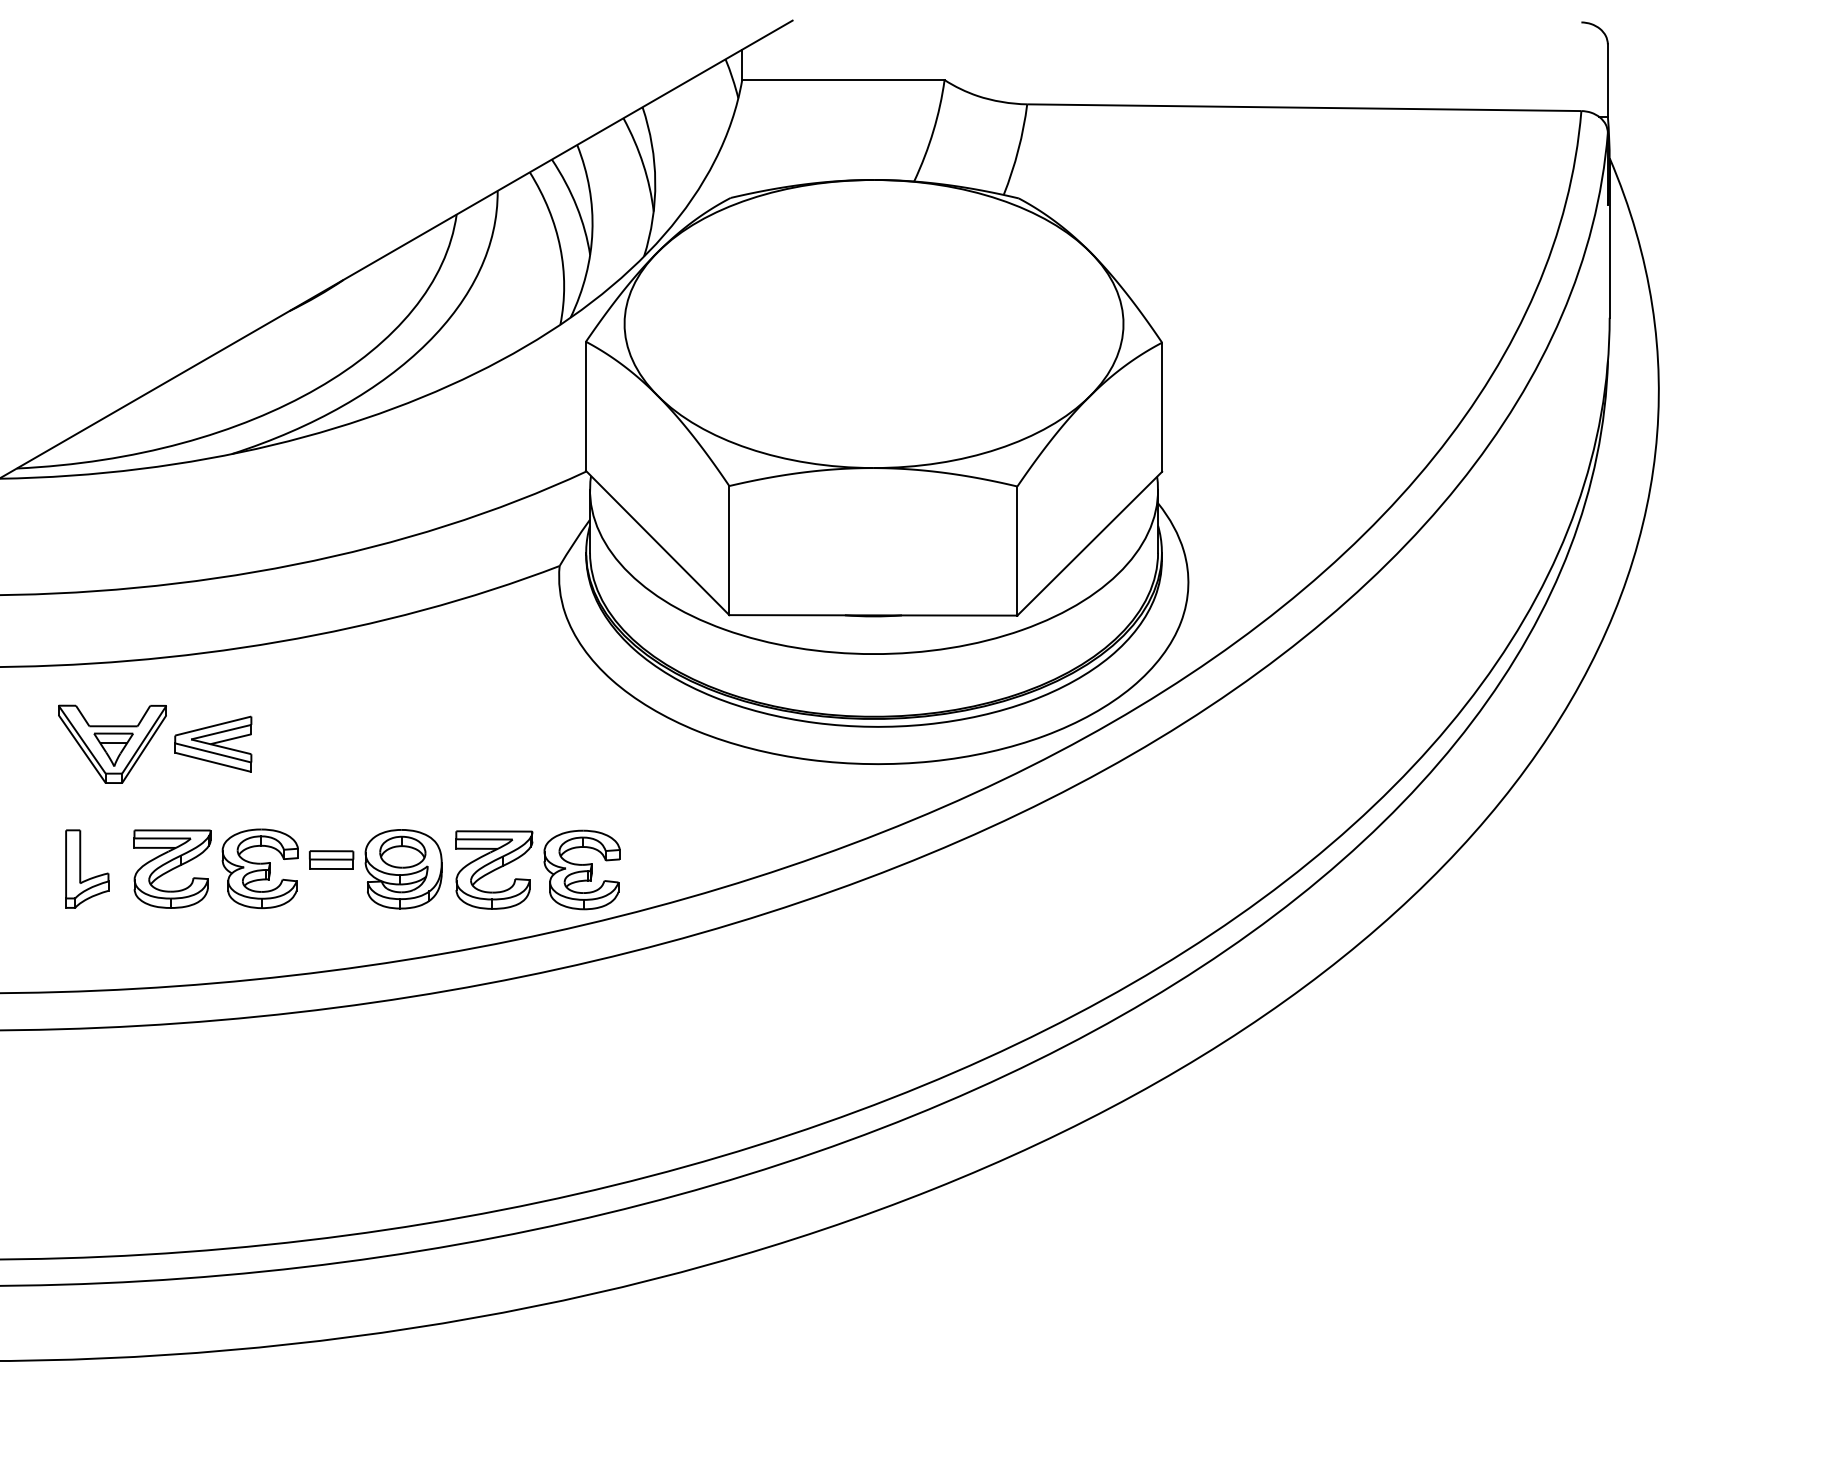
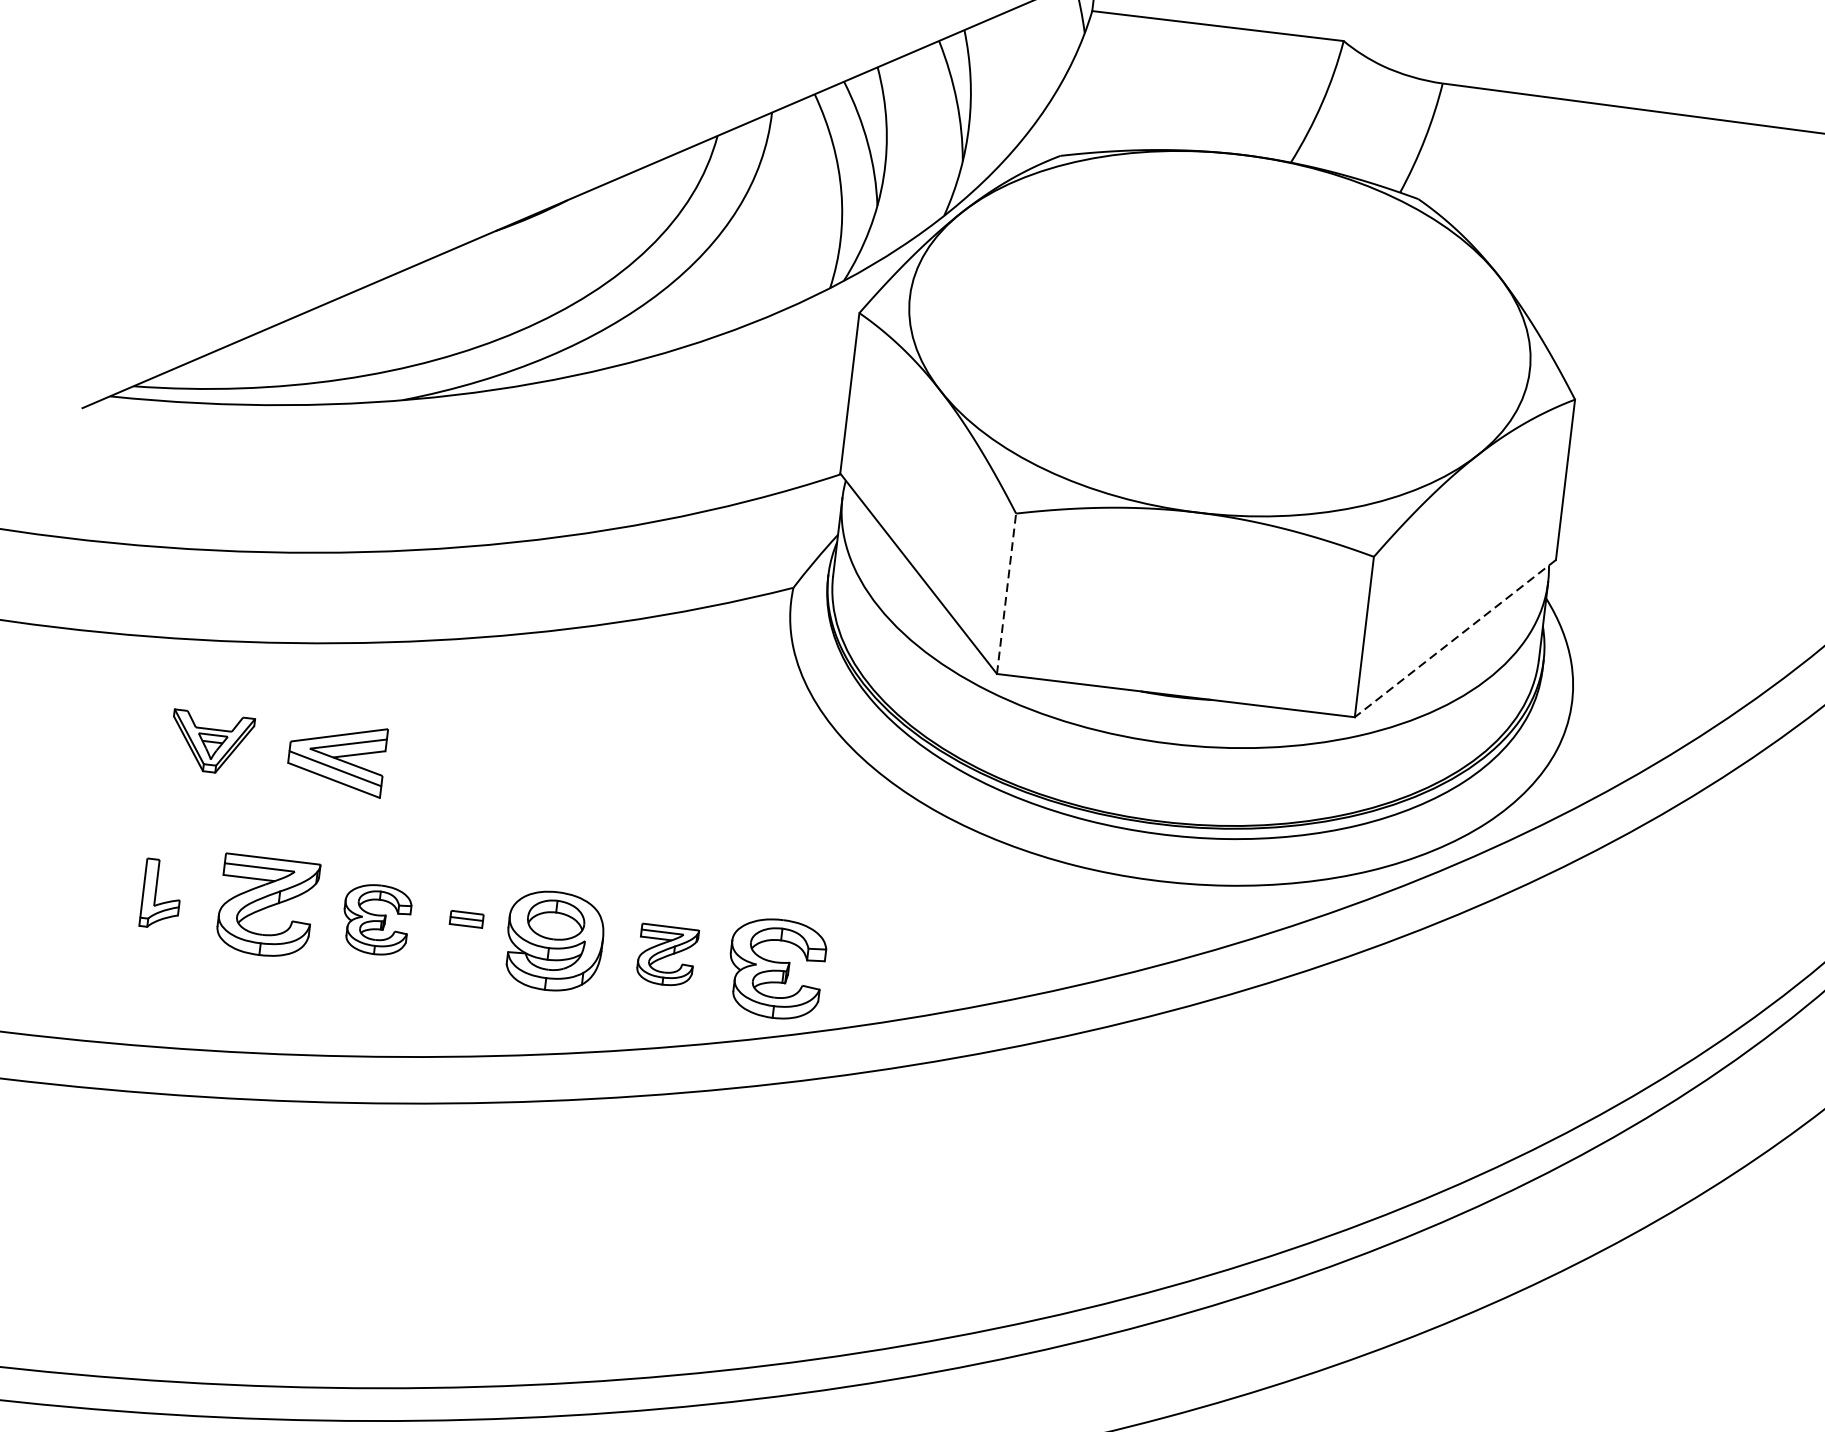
line: (1089, 544) -> (1454, 639), solid -> dashed
line: (729, 550) -> (1006, 593), solid -> dashed
part: (112, 743) -> (211, 742), size x0.6
part: (331, 859) -> (466, 918), size x0.6
part: (87, 868) -> (162, 893), size x0.7
part: (259, 868) -> (375, 919), size x0.7
part: (494, 869) -> (667, 955), size x0.6

